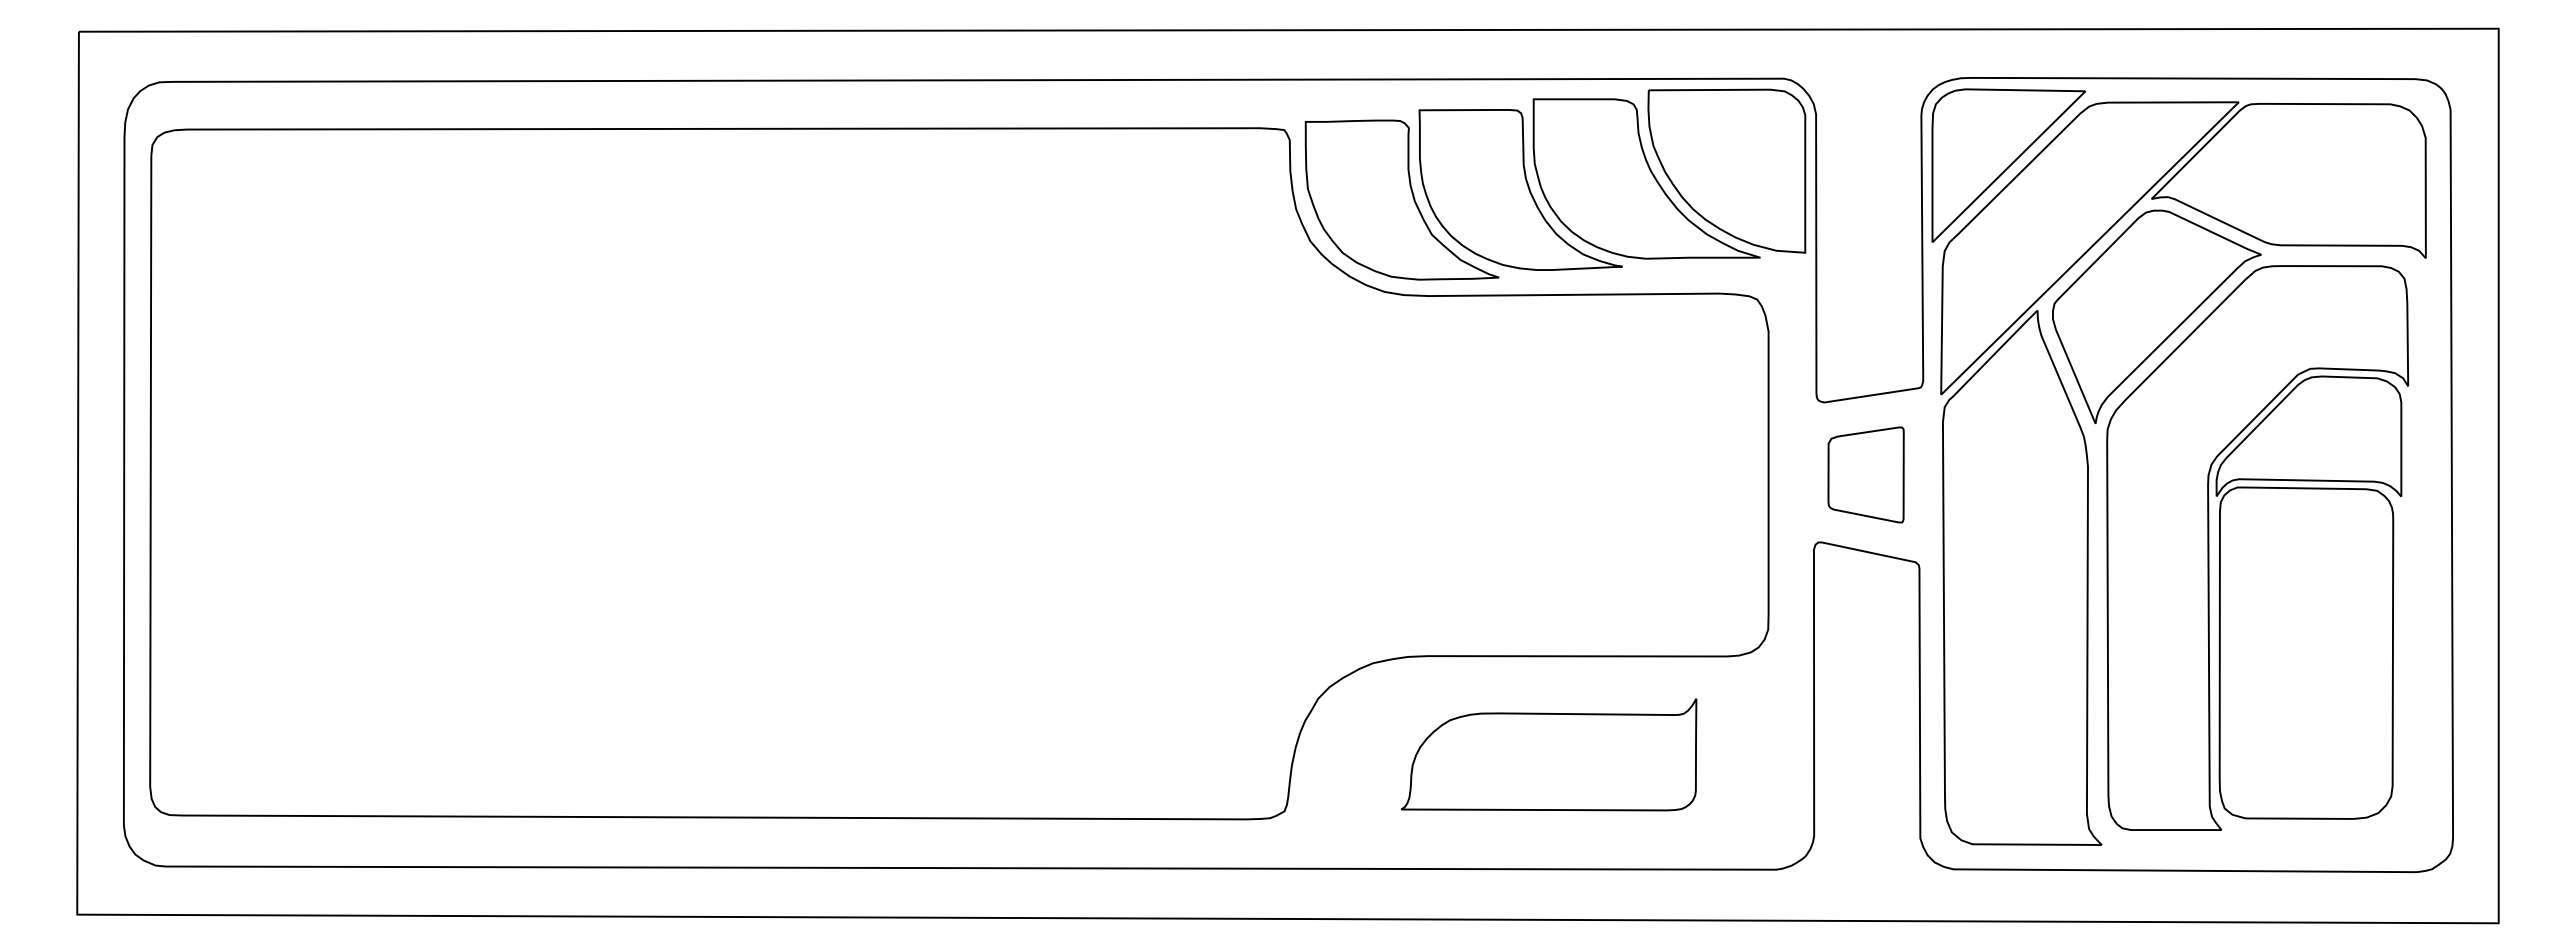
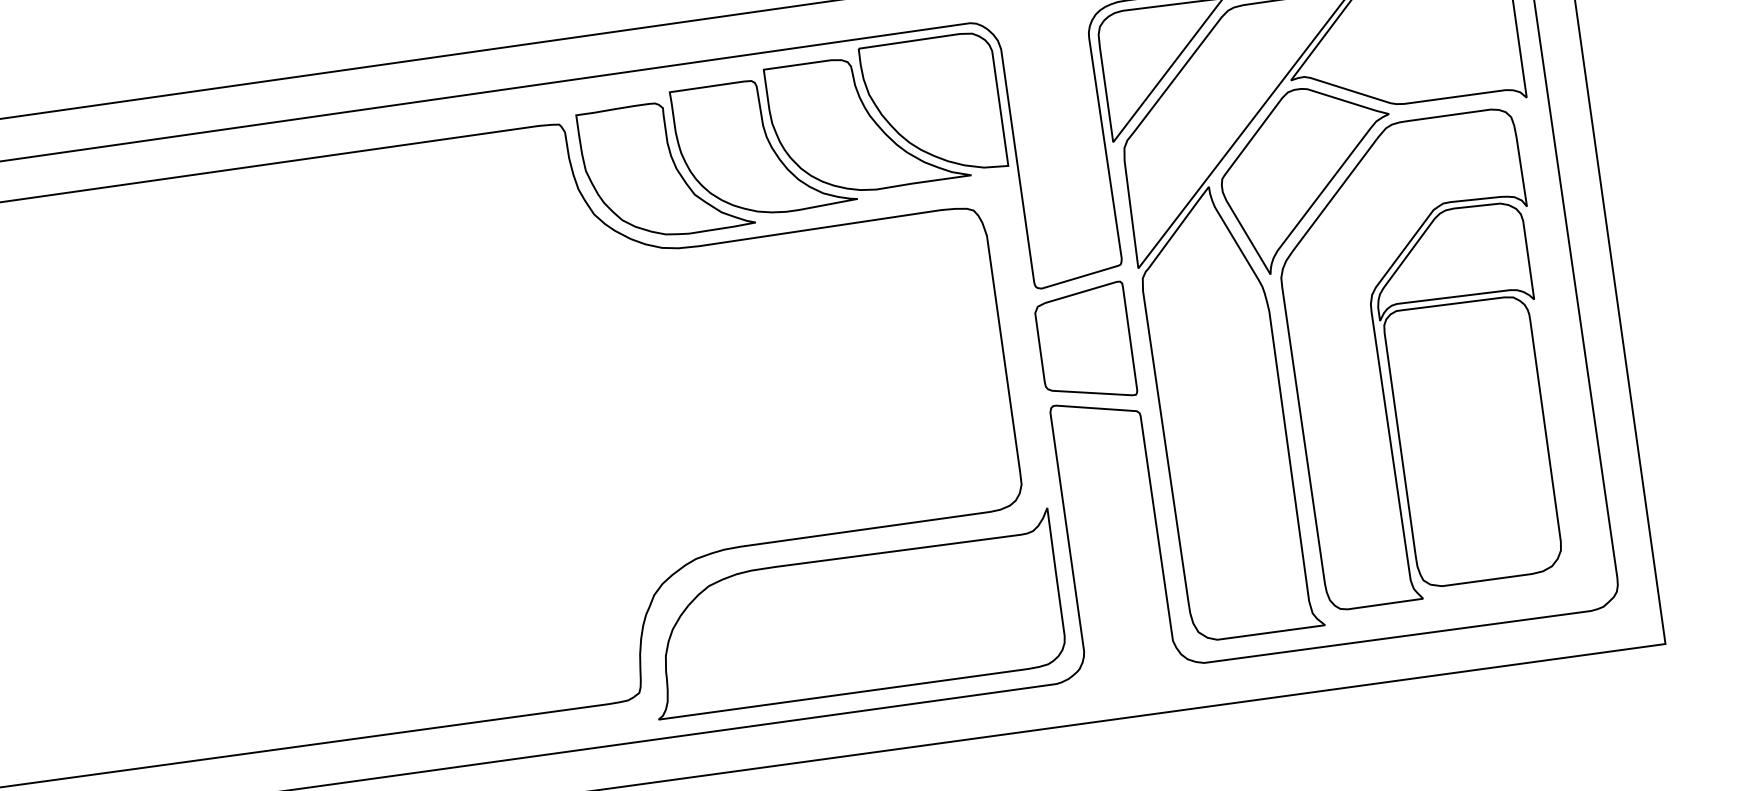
part: (1865, 474) -> (1084, 343), size x1.43
part: (1548, 754) -> (852, 614), size x1.67

